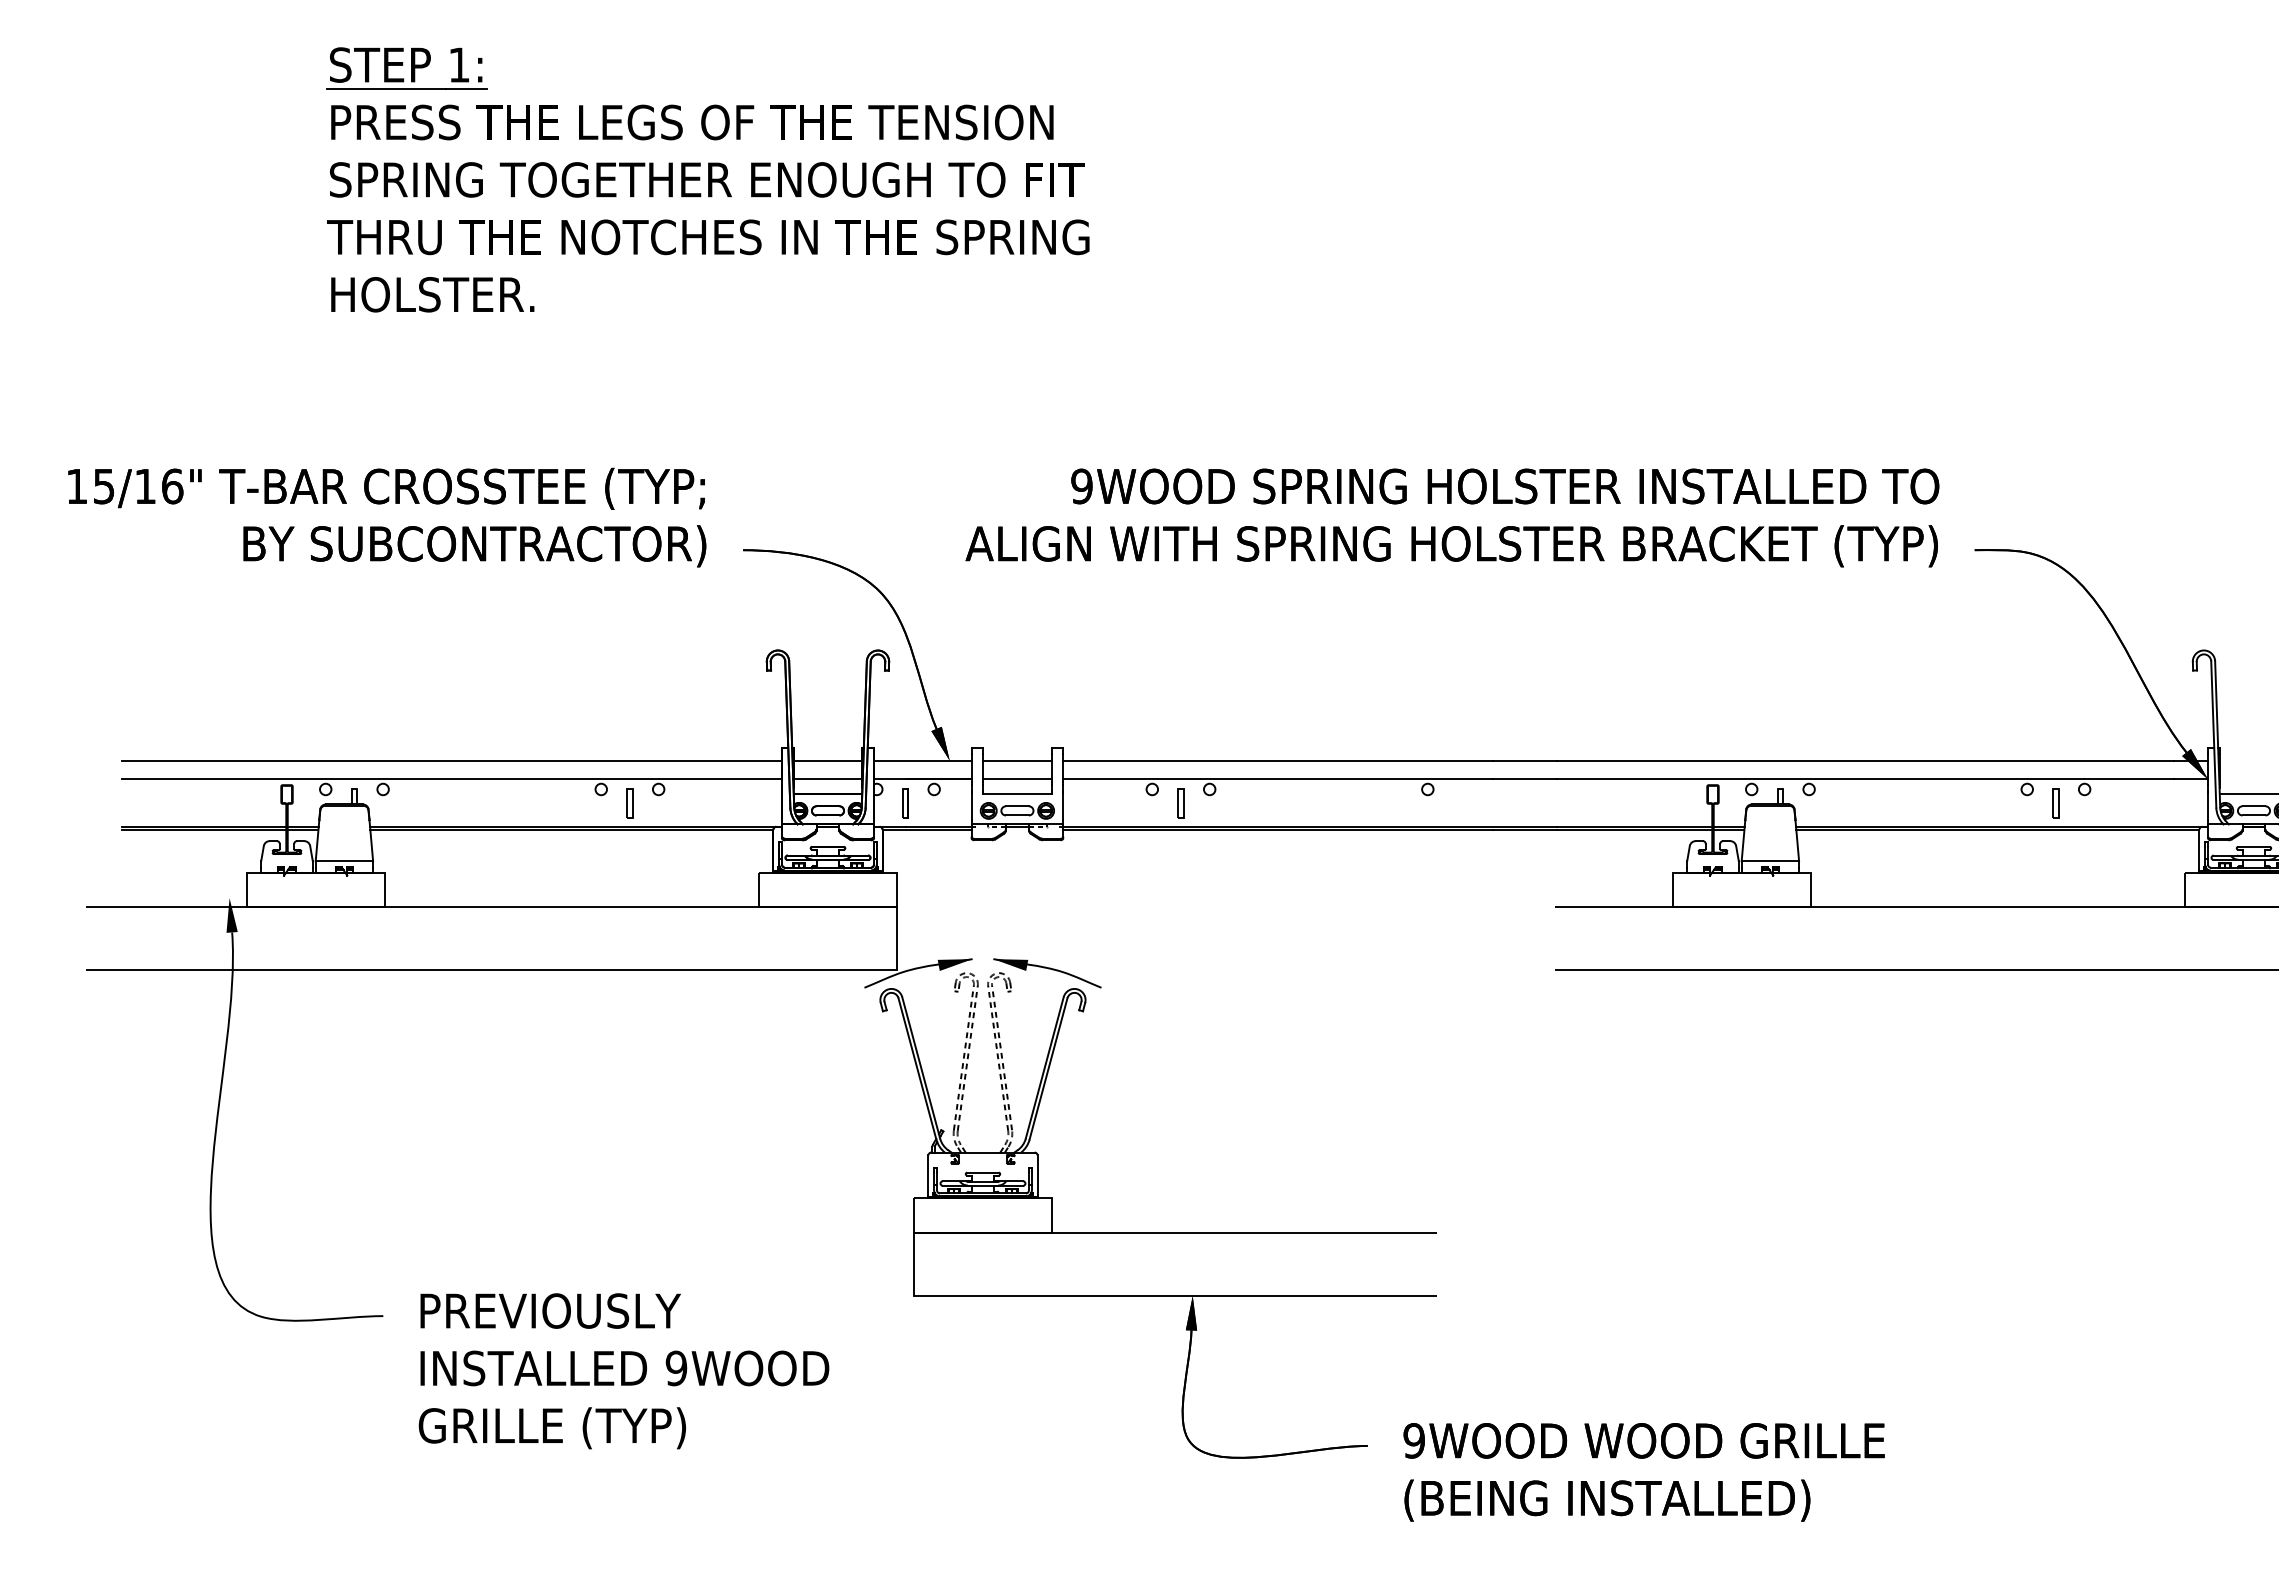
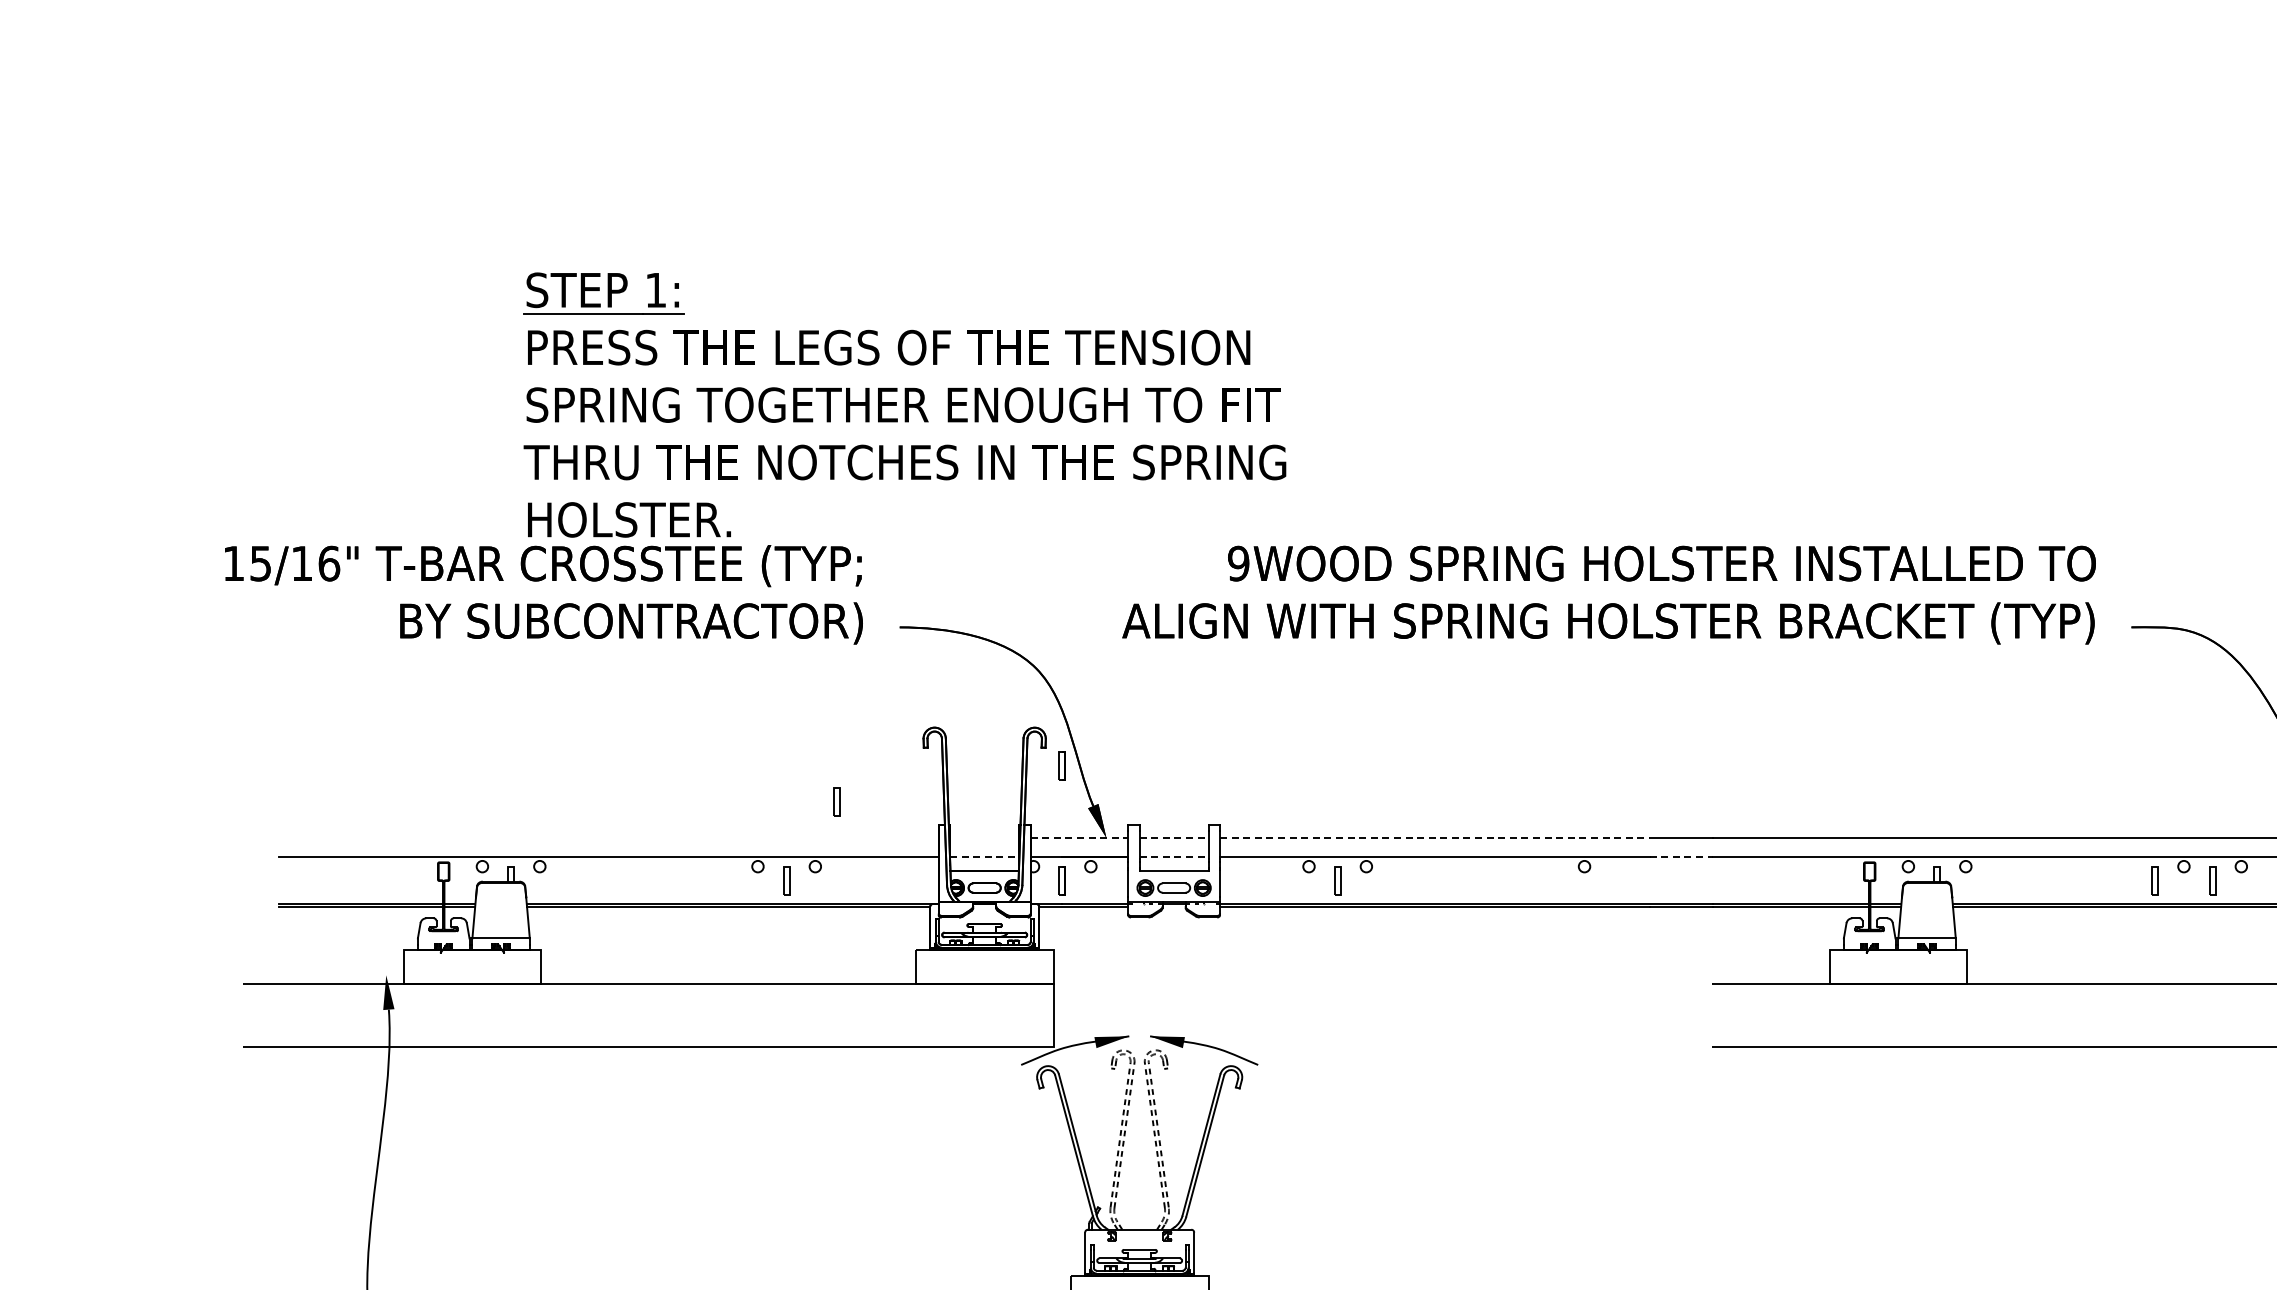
part: (707, 179) -> (904, 404), moved
part: (905, 688) -> (1062, 765), added
part: (679, 724) -> (836, 801), added
line: (451, 760) -> (608, 837), removed
line: (827, 760) -> (984, 837), removed
line: (922, 760) -> (1079, 837), solid -> dashed
line: (1017, 760) -> (1174, 837), solid -> dashed
line: (1278, 760) -> (1435, 837), solid -> dashed
line: (827, 779) -> (984, 856), solid -> dashed
line: (1017, 779) -> (1174, 856), solid -> dashed
line: (1524, 779) -> (1681, 856), solid -> dashed
part: (1997, 803) -> (2154, 880), added

